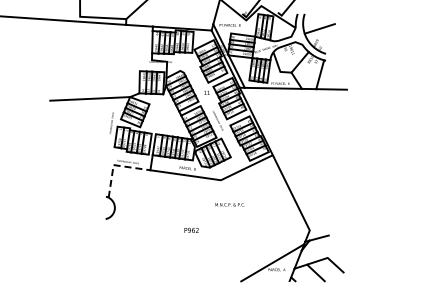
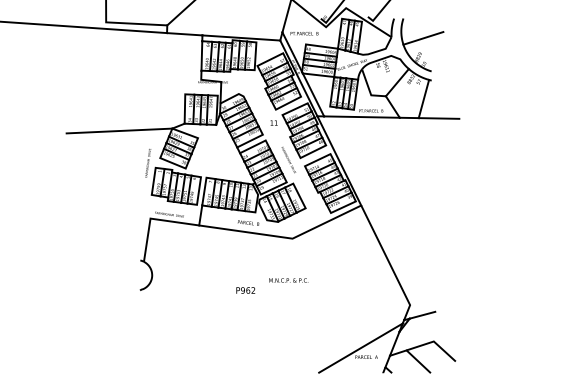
line: (115, 165) -> (152, 219), dashed -> solid
text: (229, 204) -> (287, 280), moved
text: (191, 229) -> (245, 289), moved

